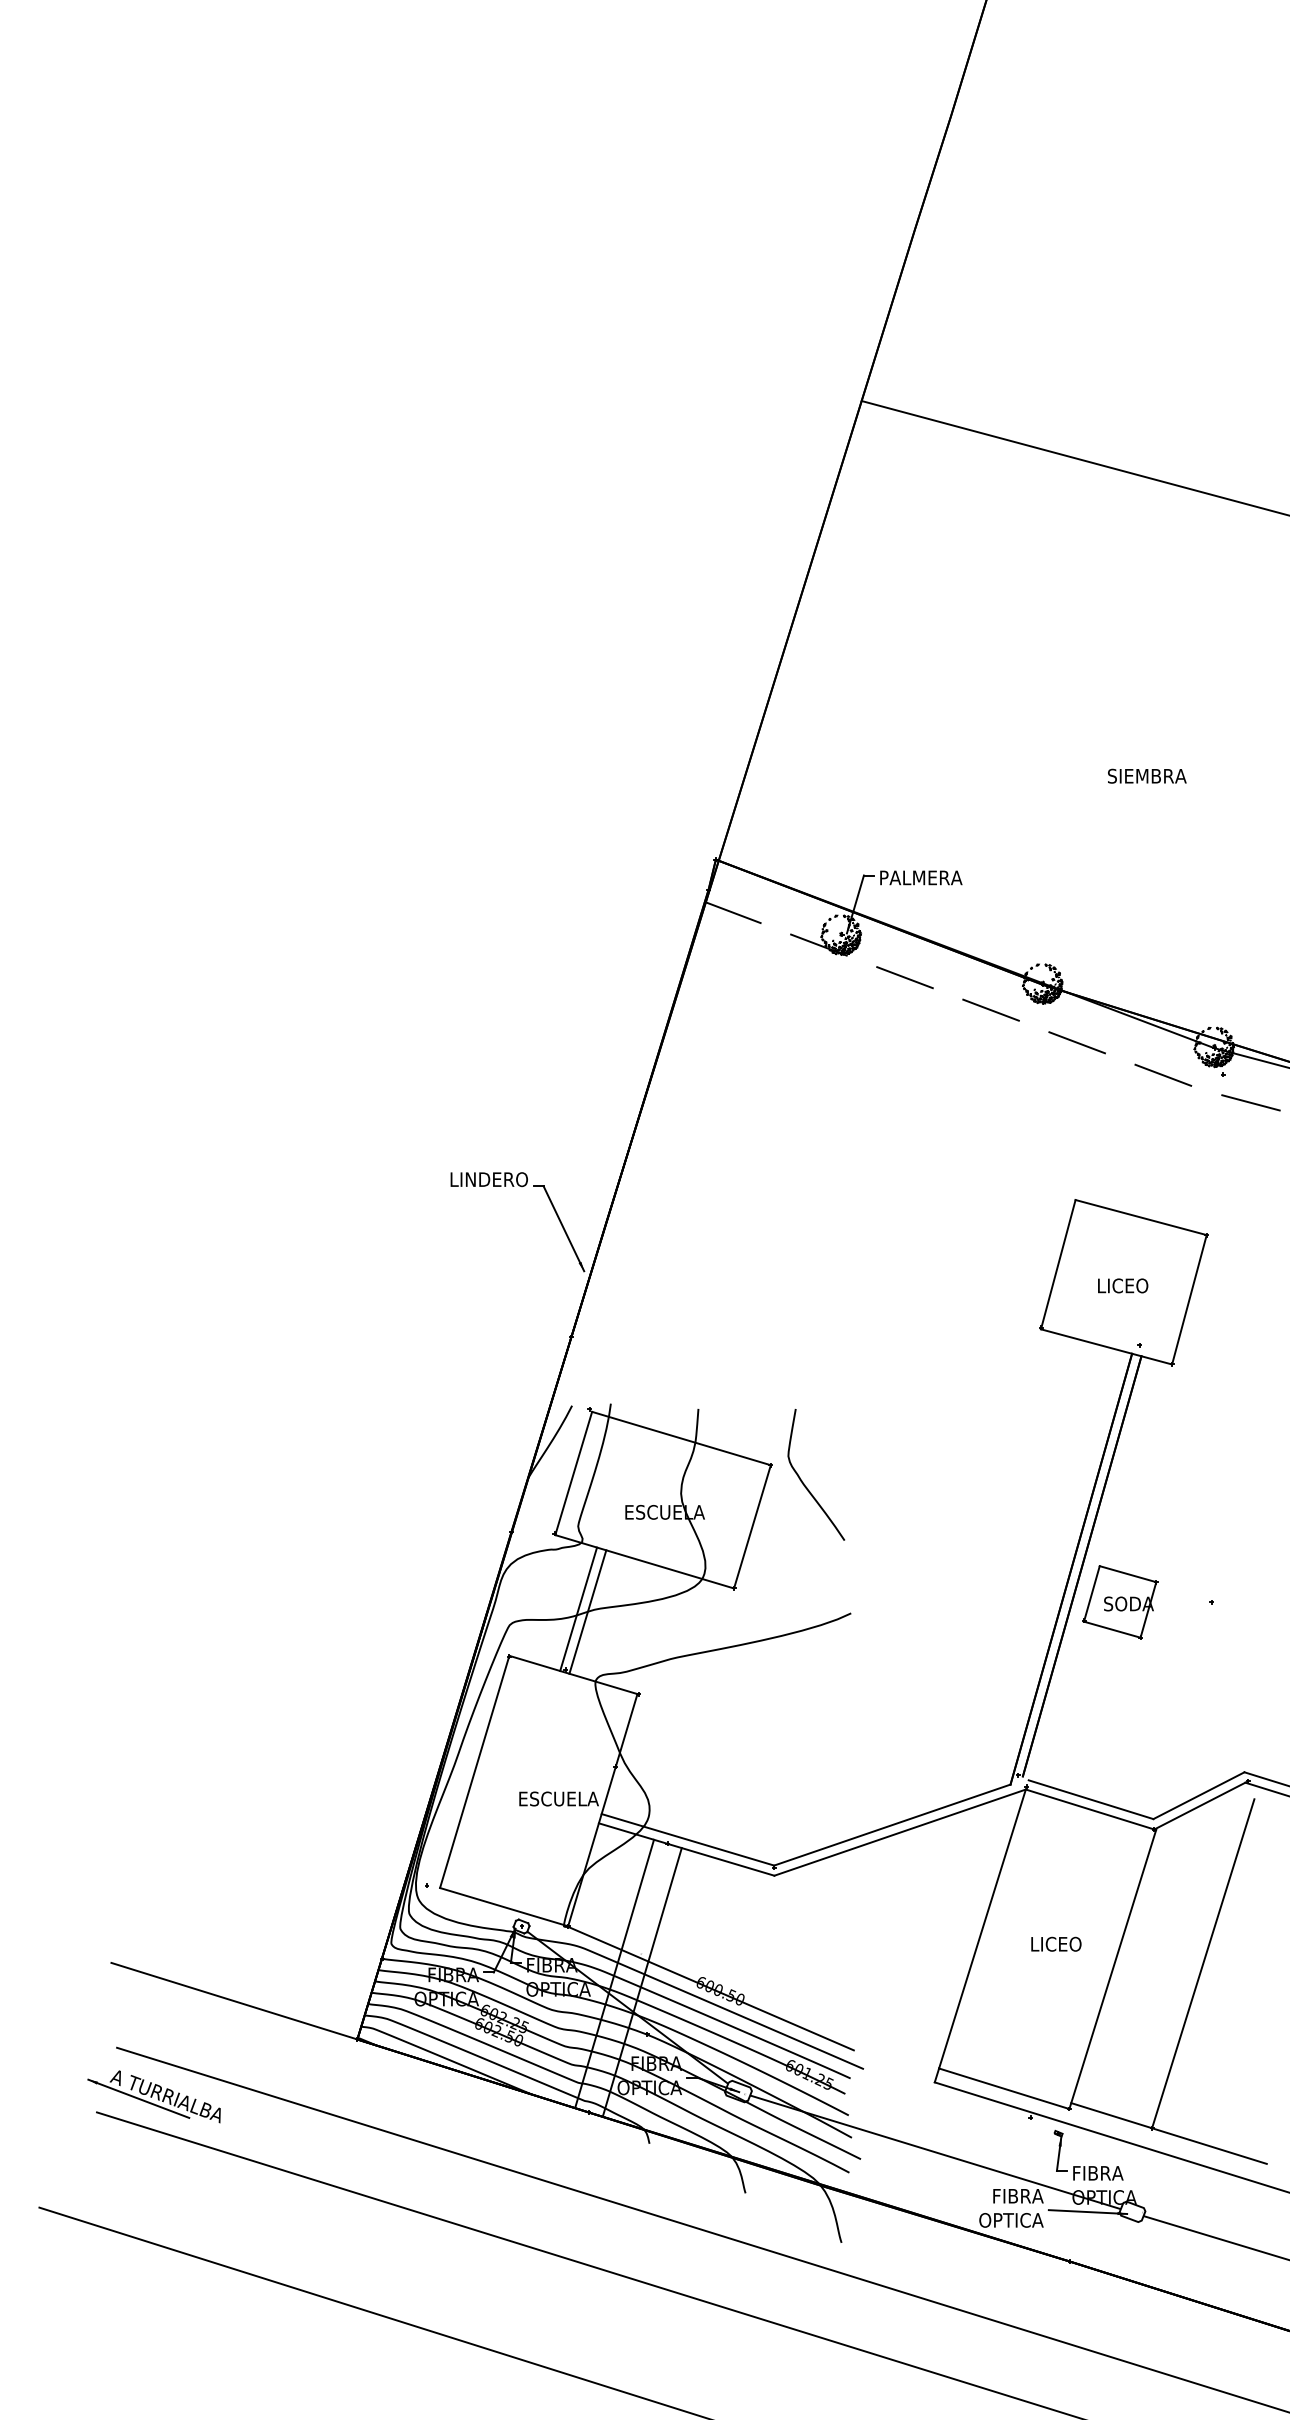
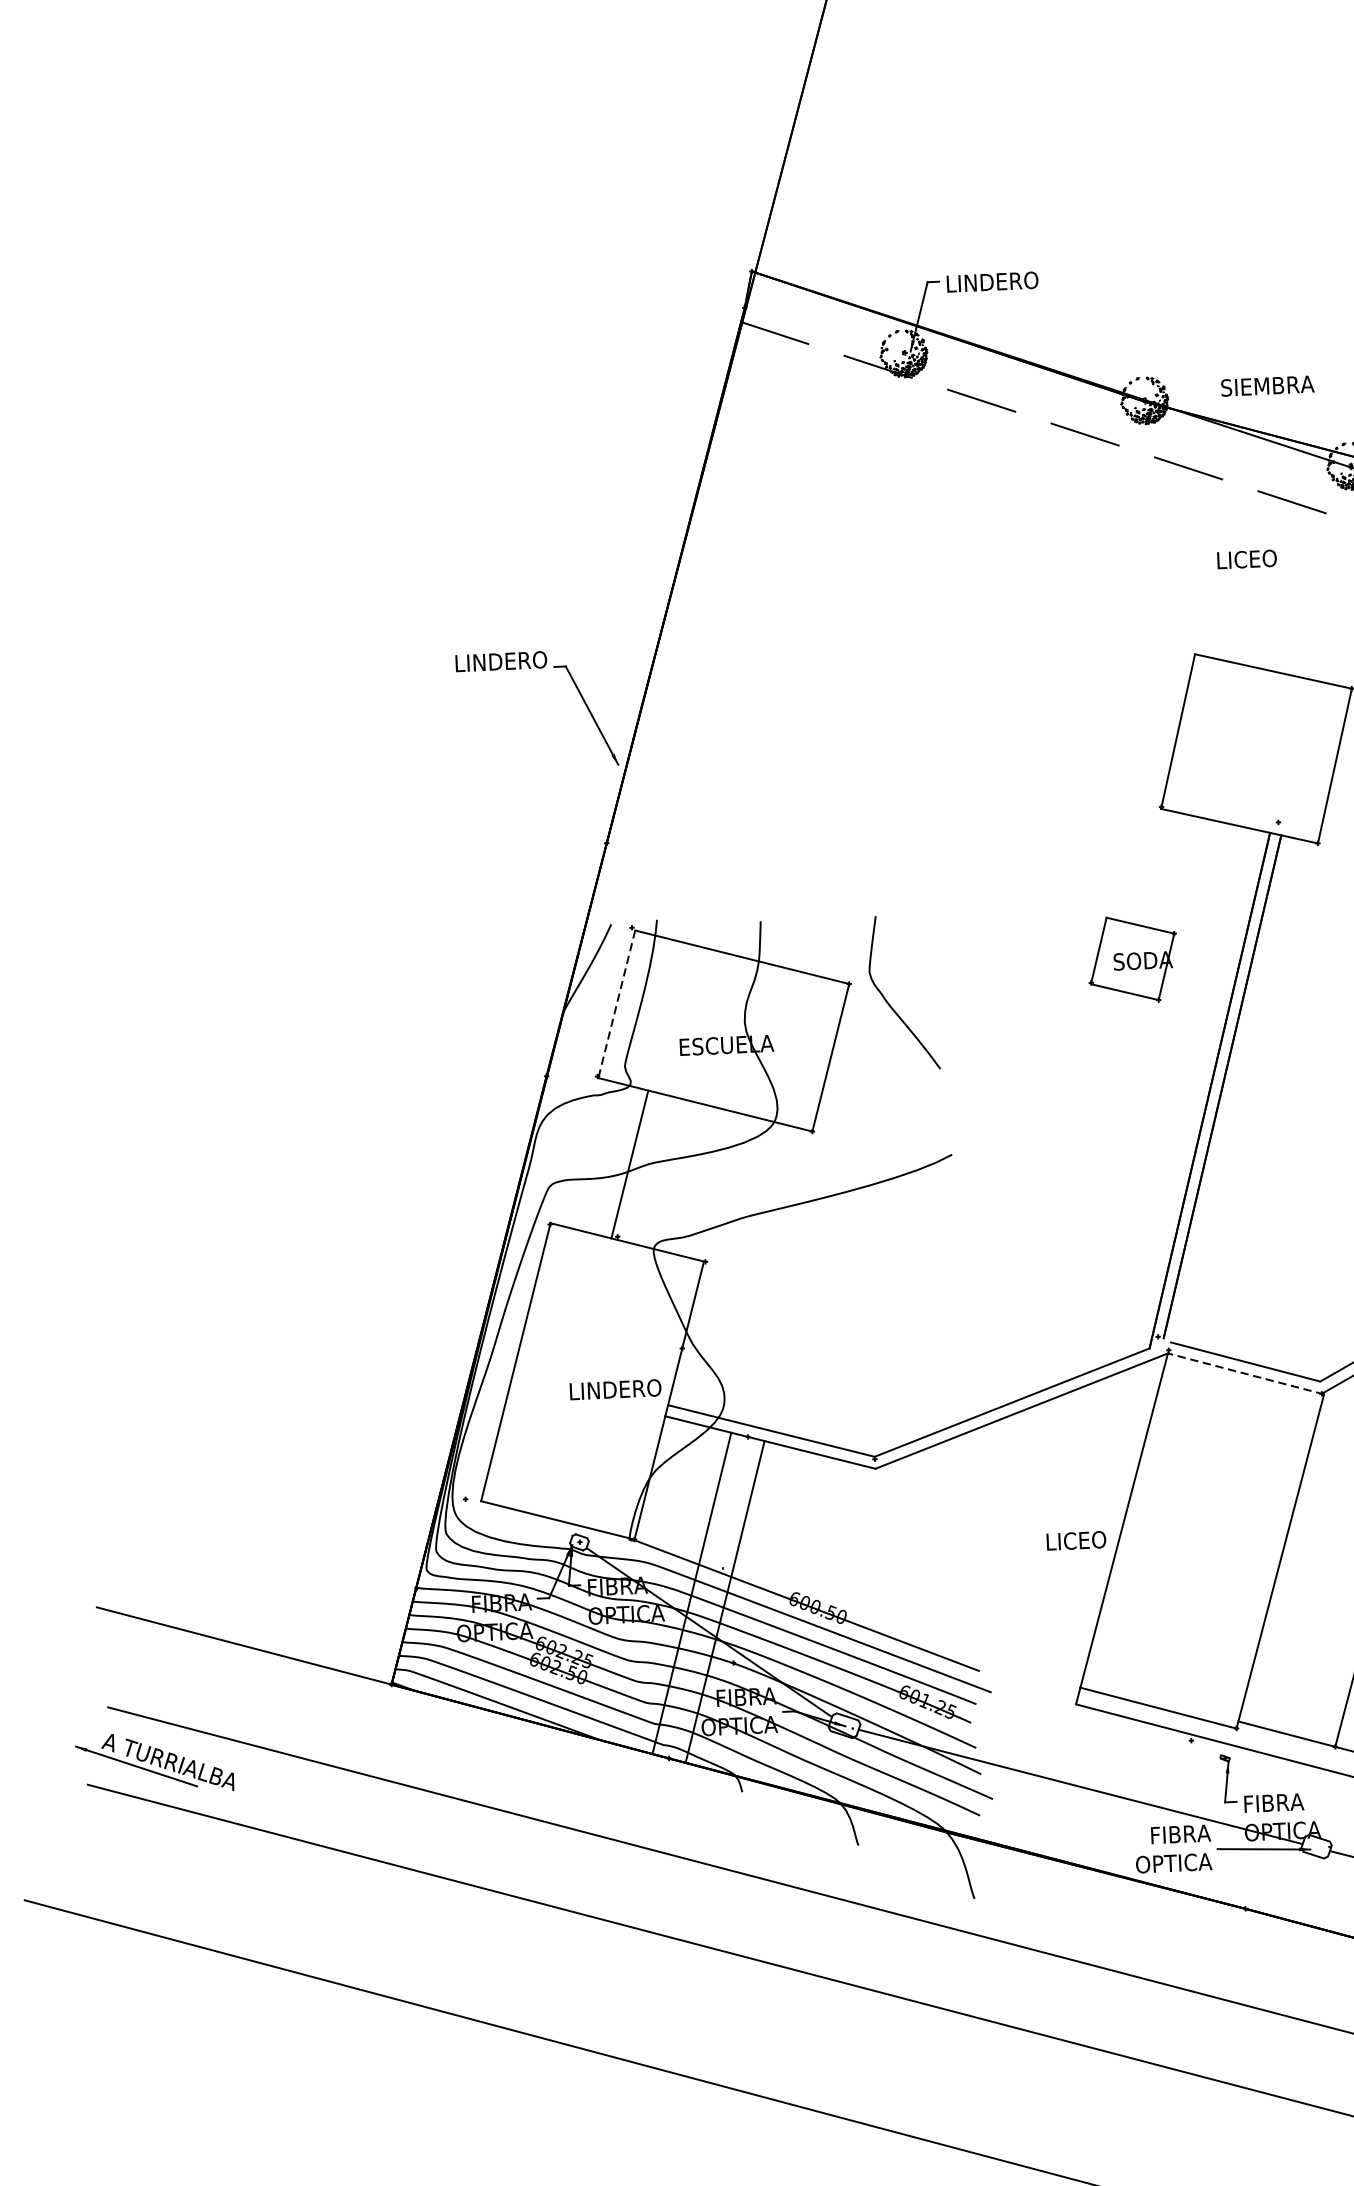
text: (1147, 775) -> (1268, 385), moved
text: (922, 877) -> (996, 281), PALMERA -> LINDERO
text: (1123, 1285) -> (1247, 558), moved
line: (573, 1473) -> (616, 1004), solid -> dashed
part: (1120, 1602) -> (1133, 959), moved
line: (587, 1611) -> (640, 1166), removed
text: (559, 1798) -> (617, 1389), ESCUELA -> LINDERO
line: (1090, 1809) -> (1245, 1373), solid -> dashed
text: (1056, 1943) -> (1076, 1539), moved

